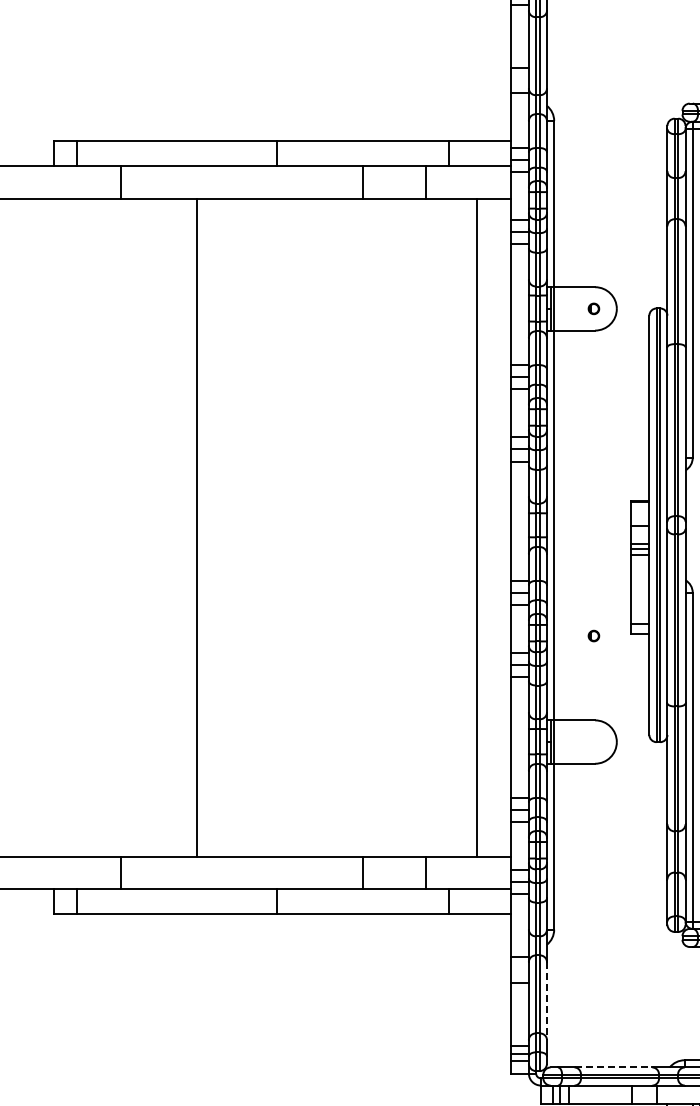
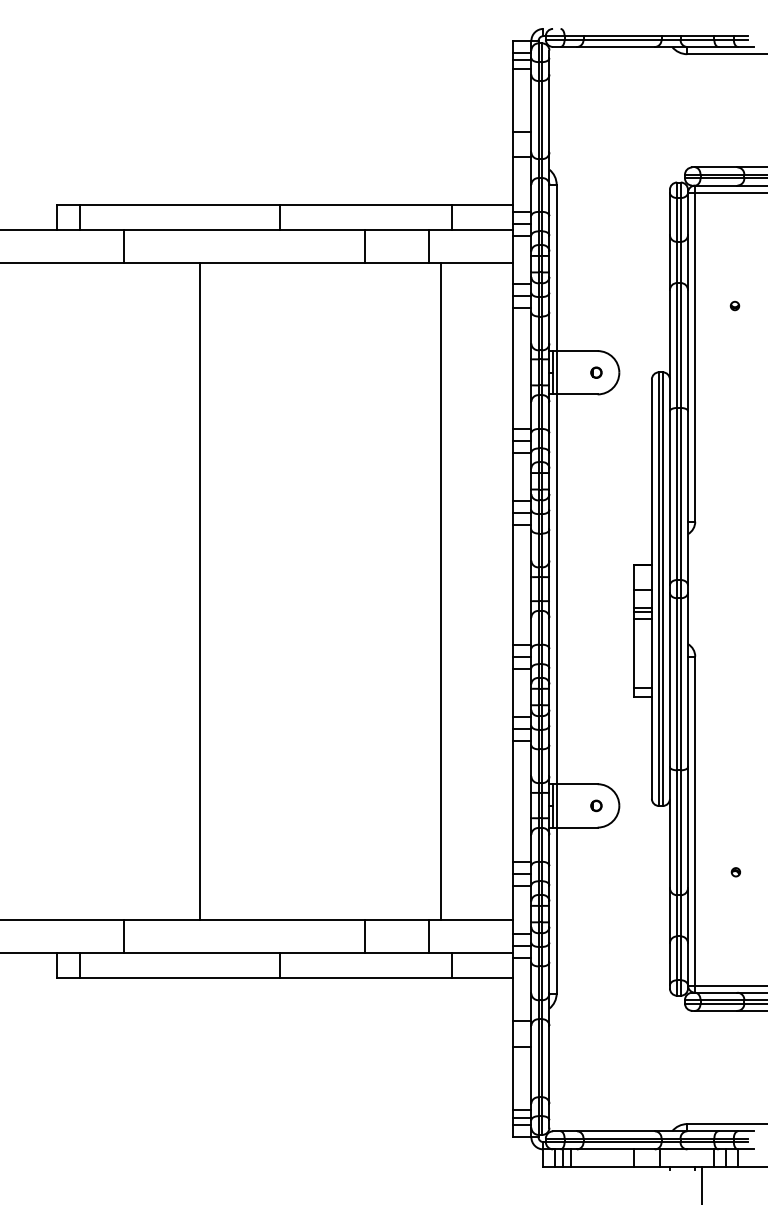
line: (477, 527) -> (441, 591), moved
part: (594, 635) -> (596, 805), moved
line: (547, 1000) -> (549, 1064), dashed -> solid
line: (613, 1067) -> (615, 1131), dashed -> solid

